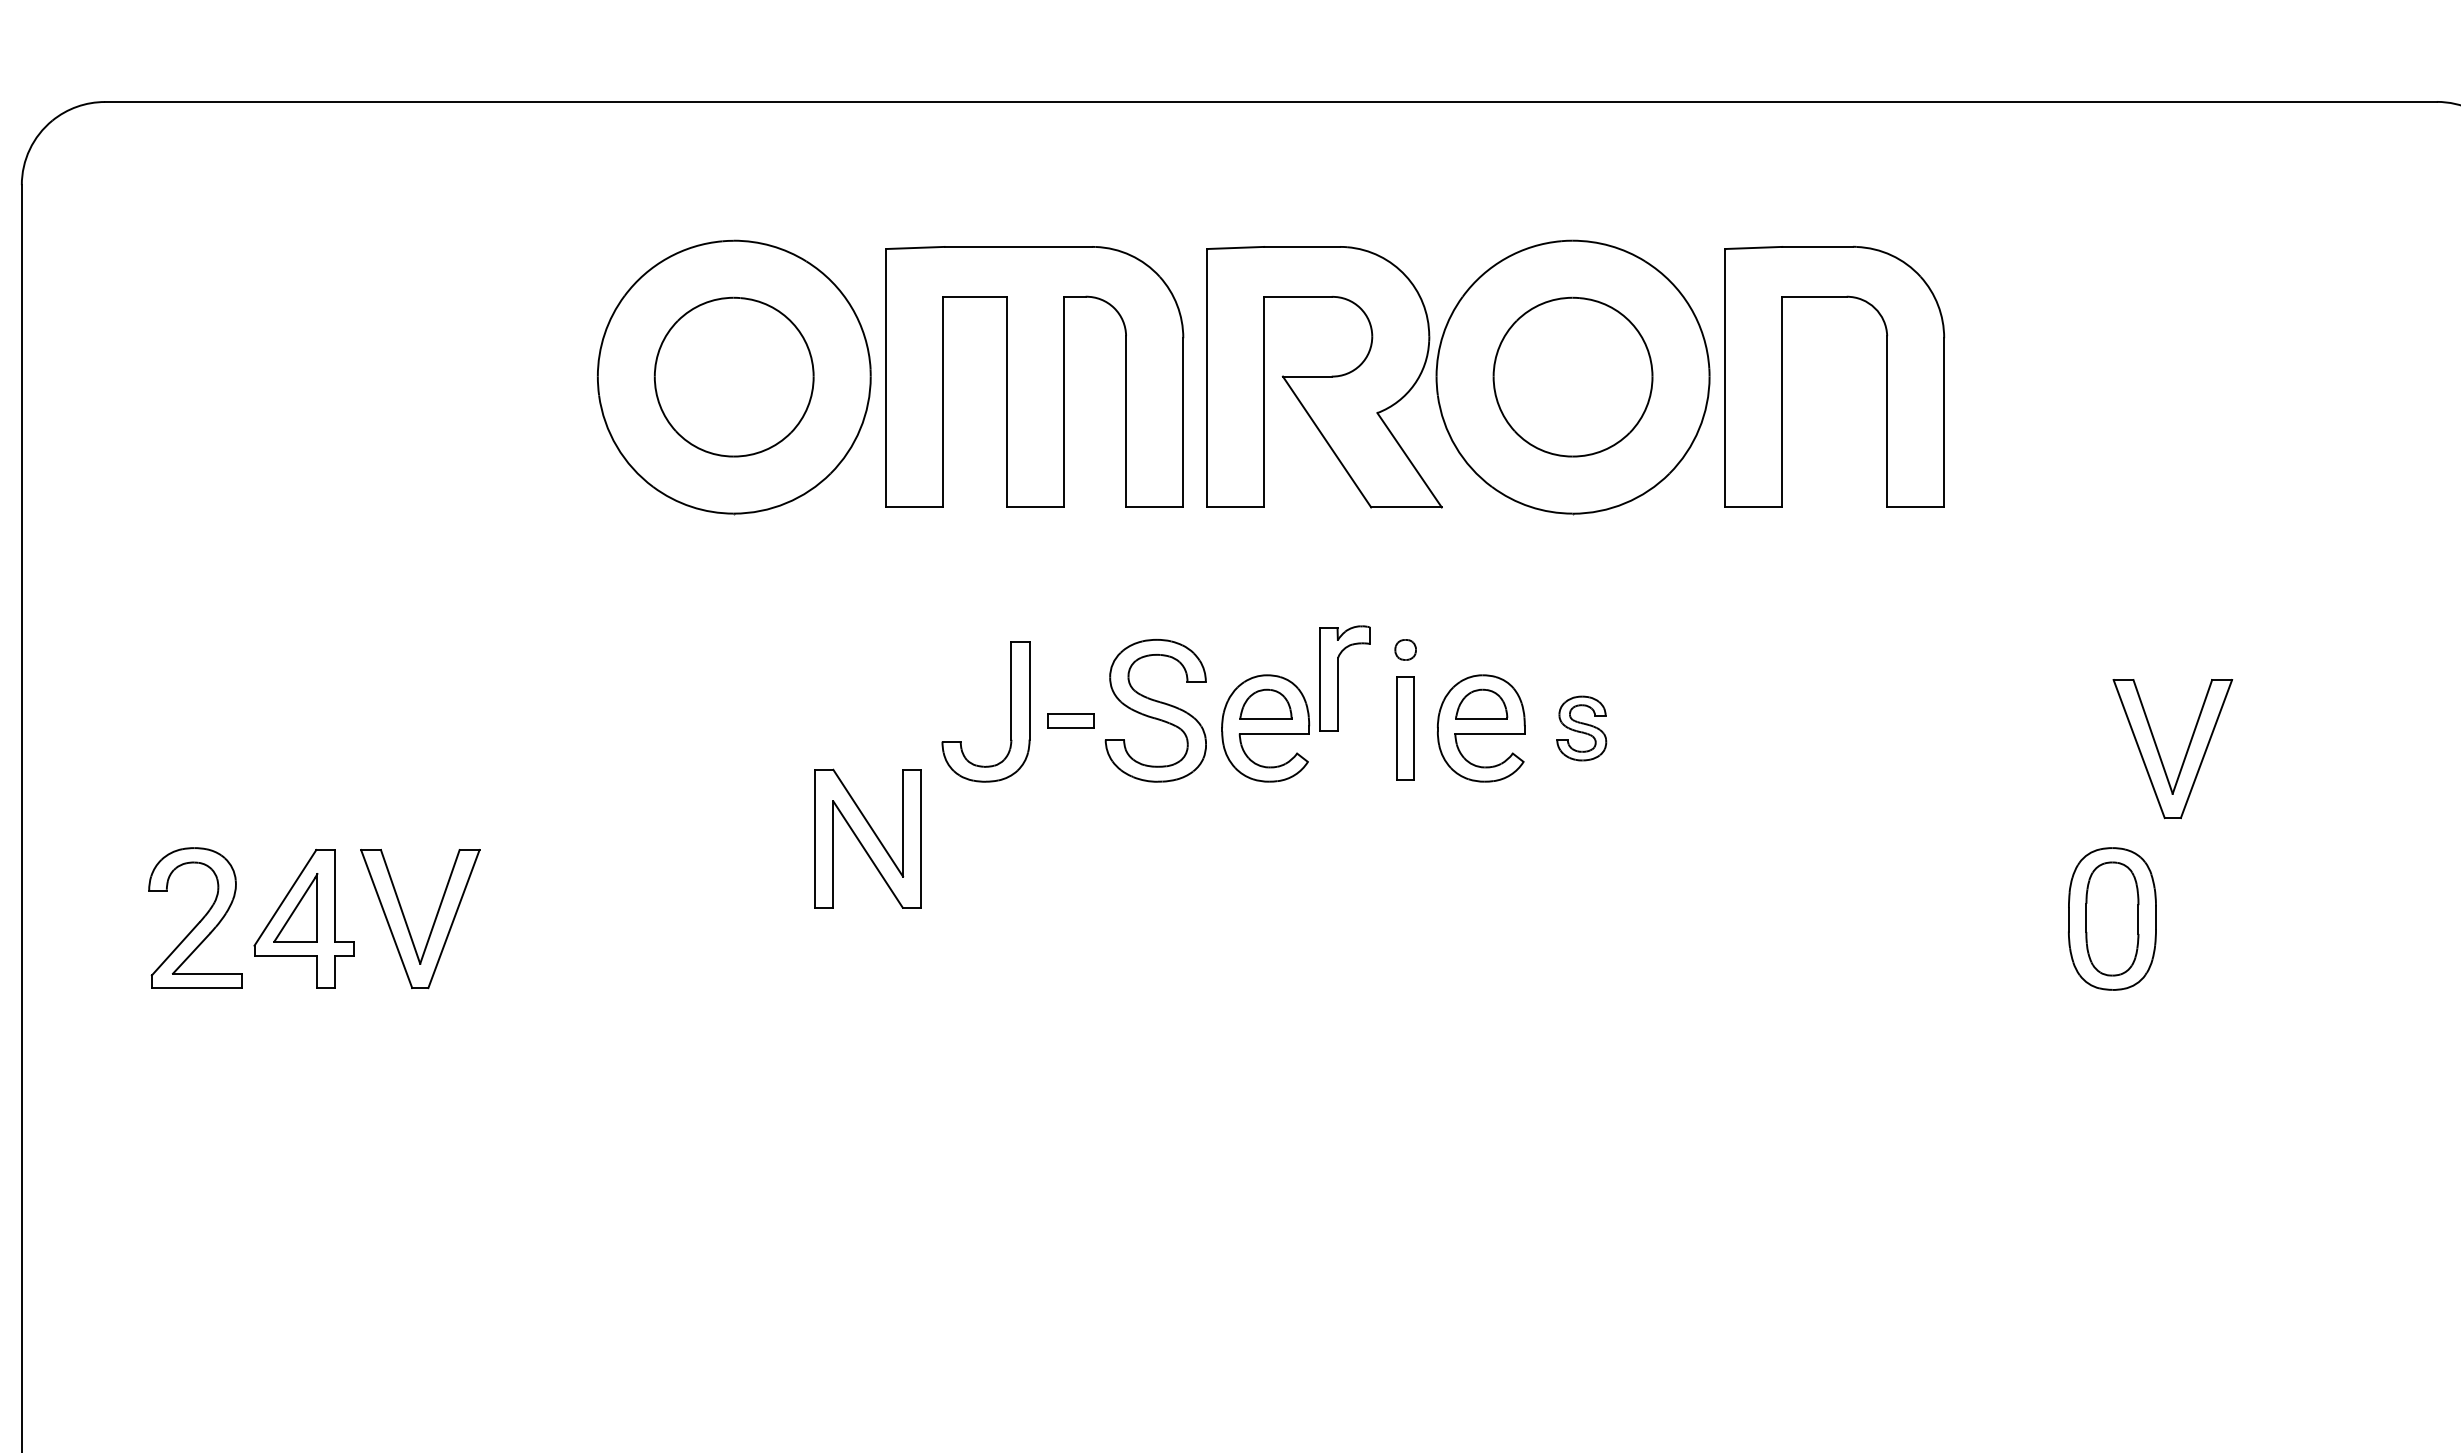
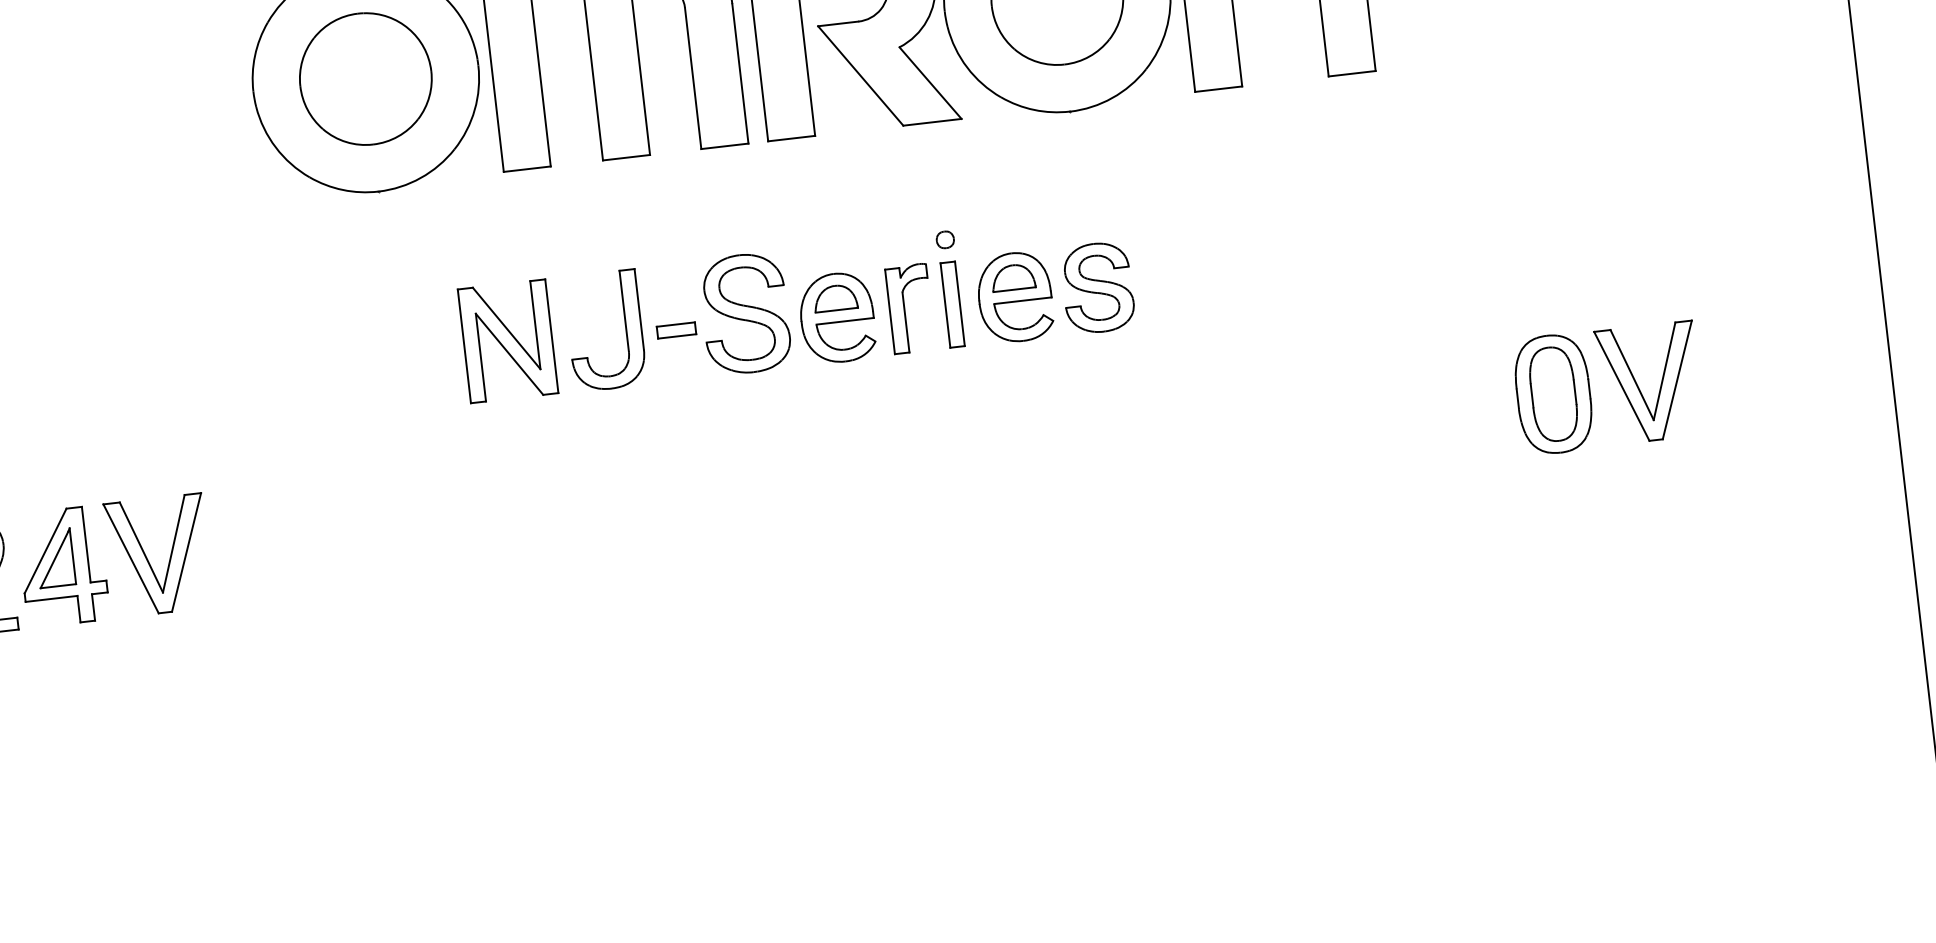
part: (1344, 678) -> (909, 308), moved
part: (1581, 728) -> (1097, 287), size x1.67
part: (2160, 754) -> (1639, 388), moved
part: (867, 838) -> (507, 341), moved

